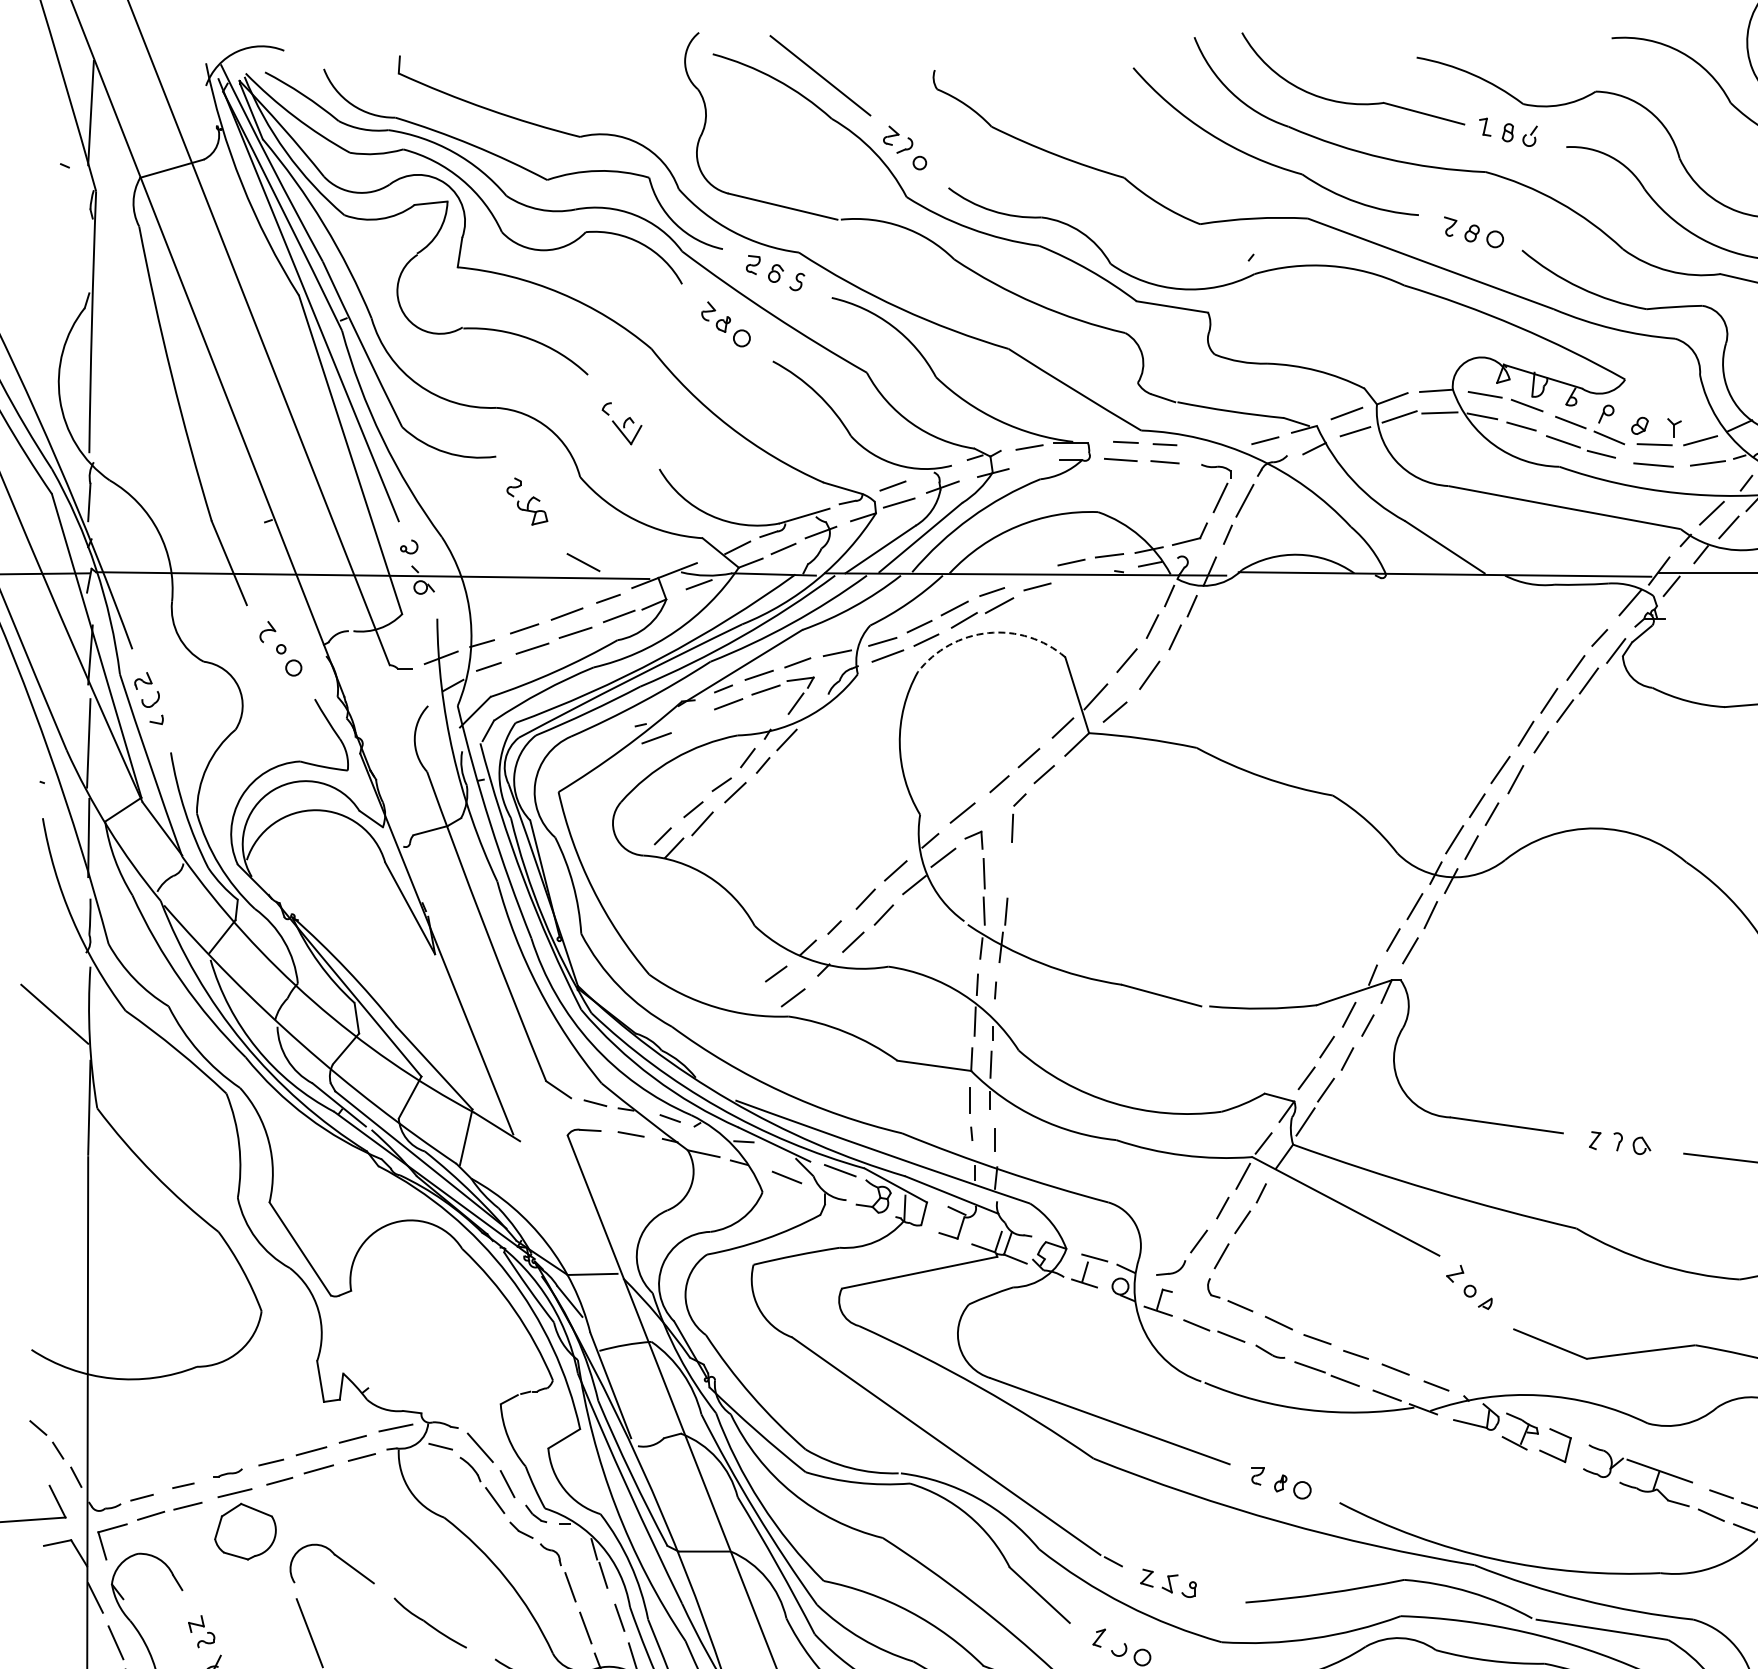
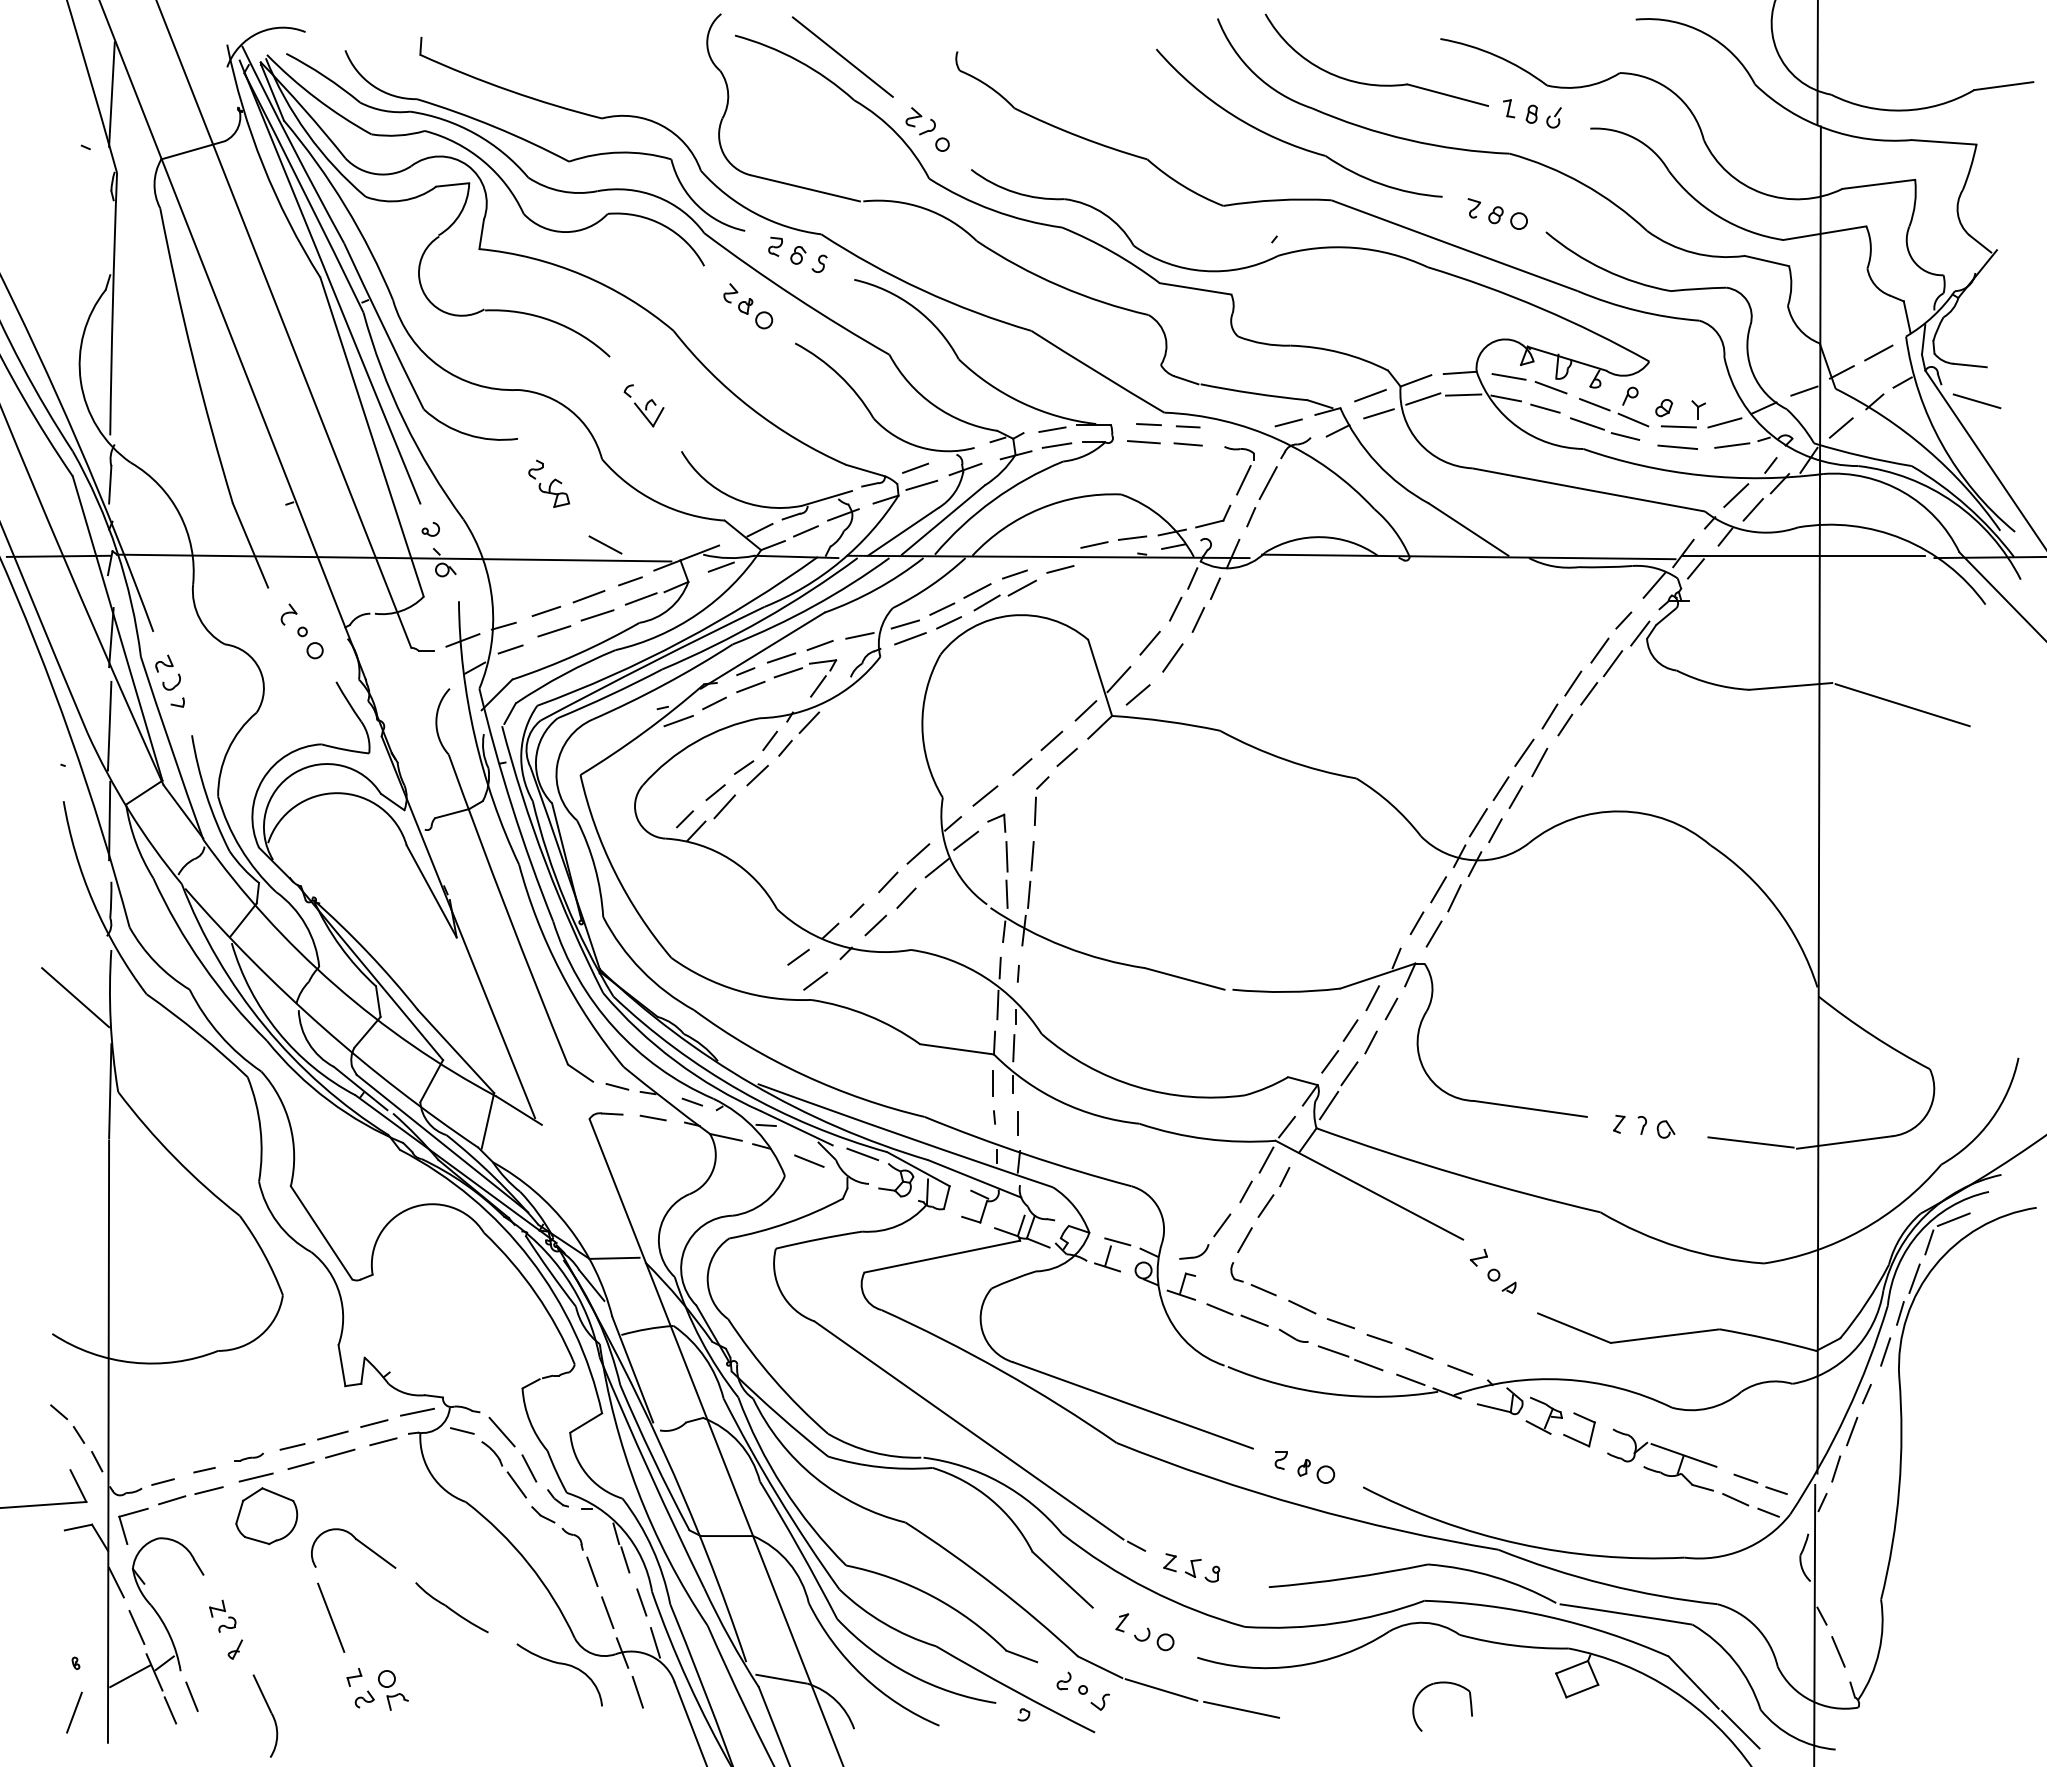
line: (1033, 463) -> (1056, 445), added
arc: (988, 632) -> (1011, 615), dashed -> solid
line: (692, 720) -> (714, 703), added
line: (1009, 873) -> (1032, 856), added

